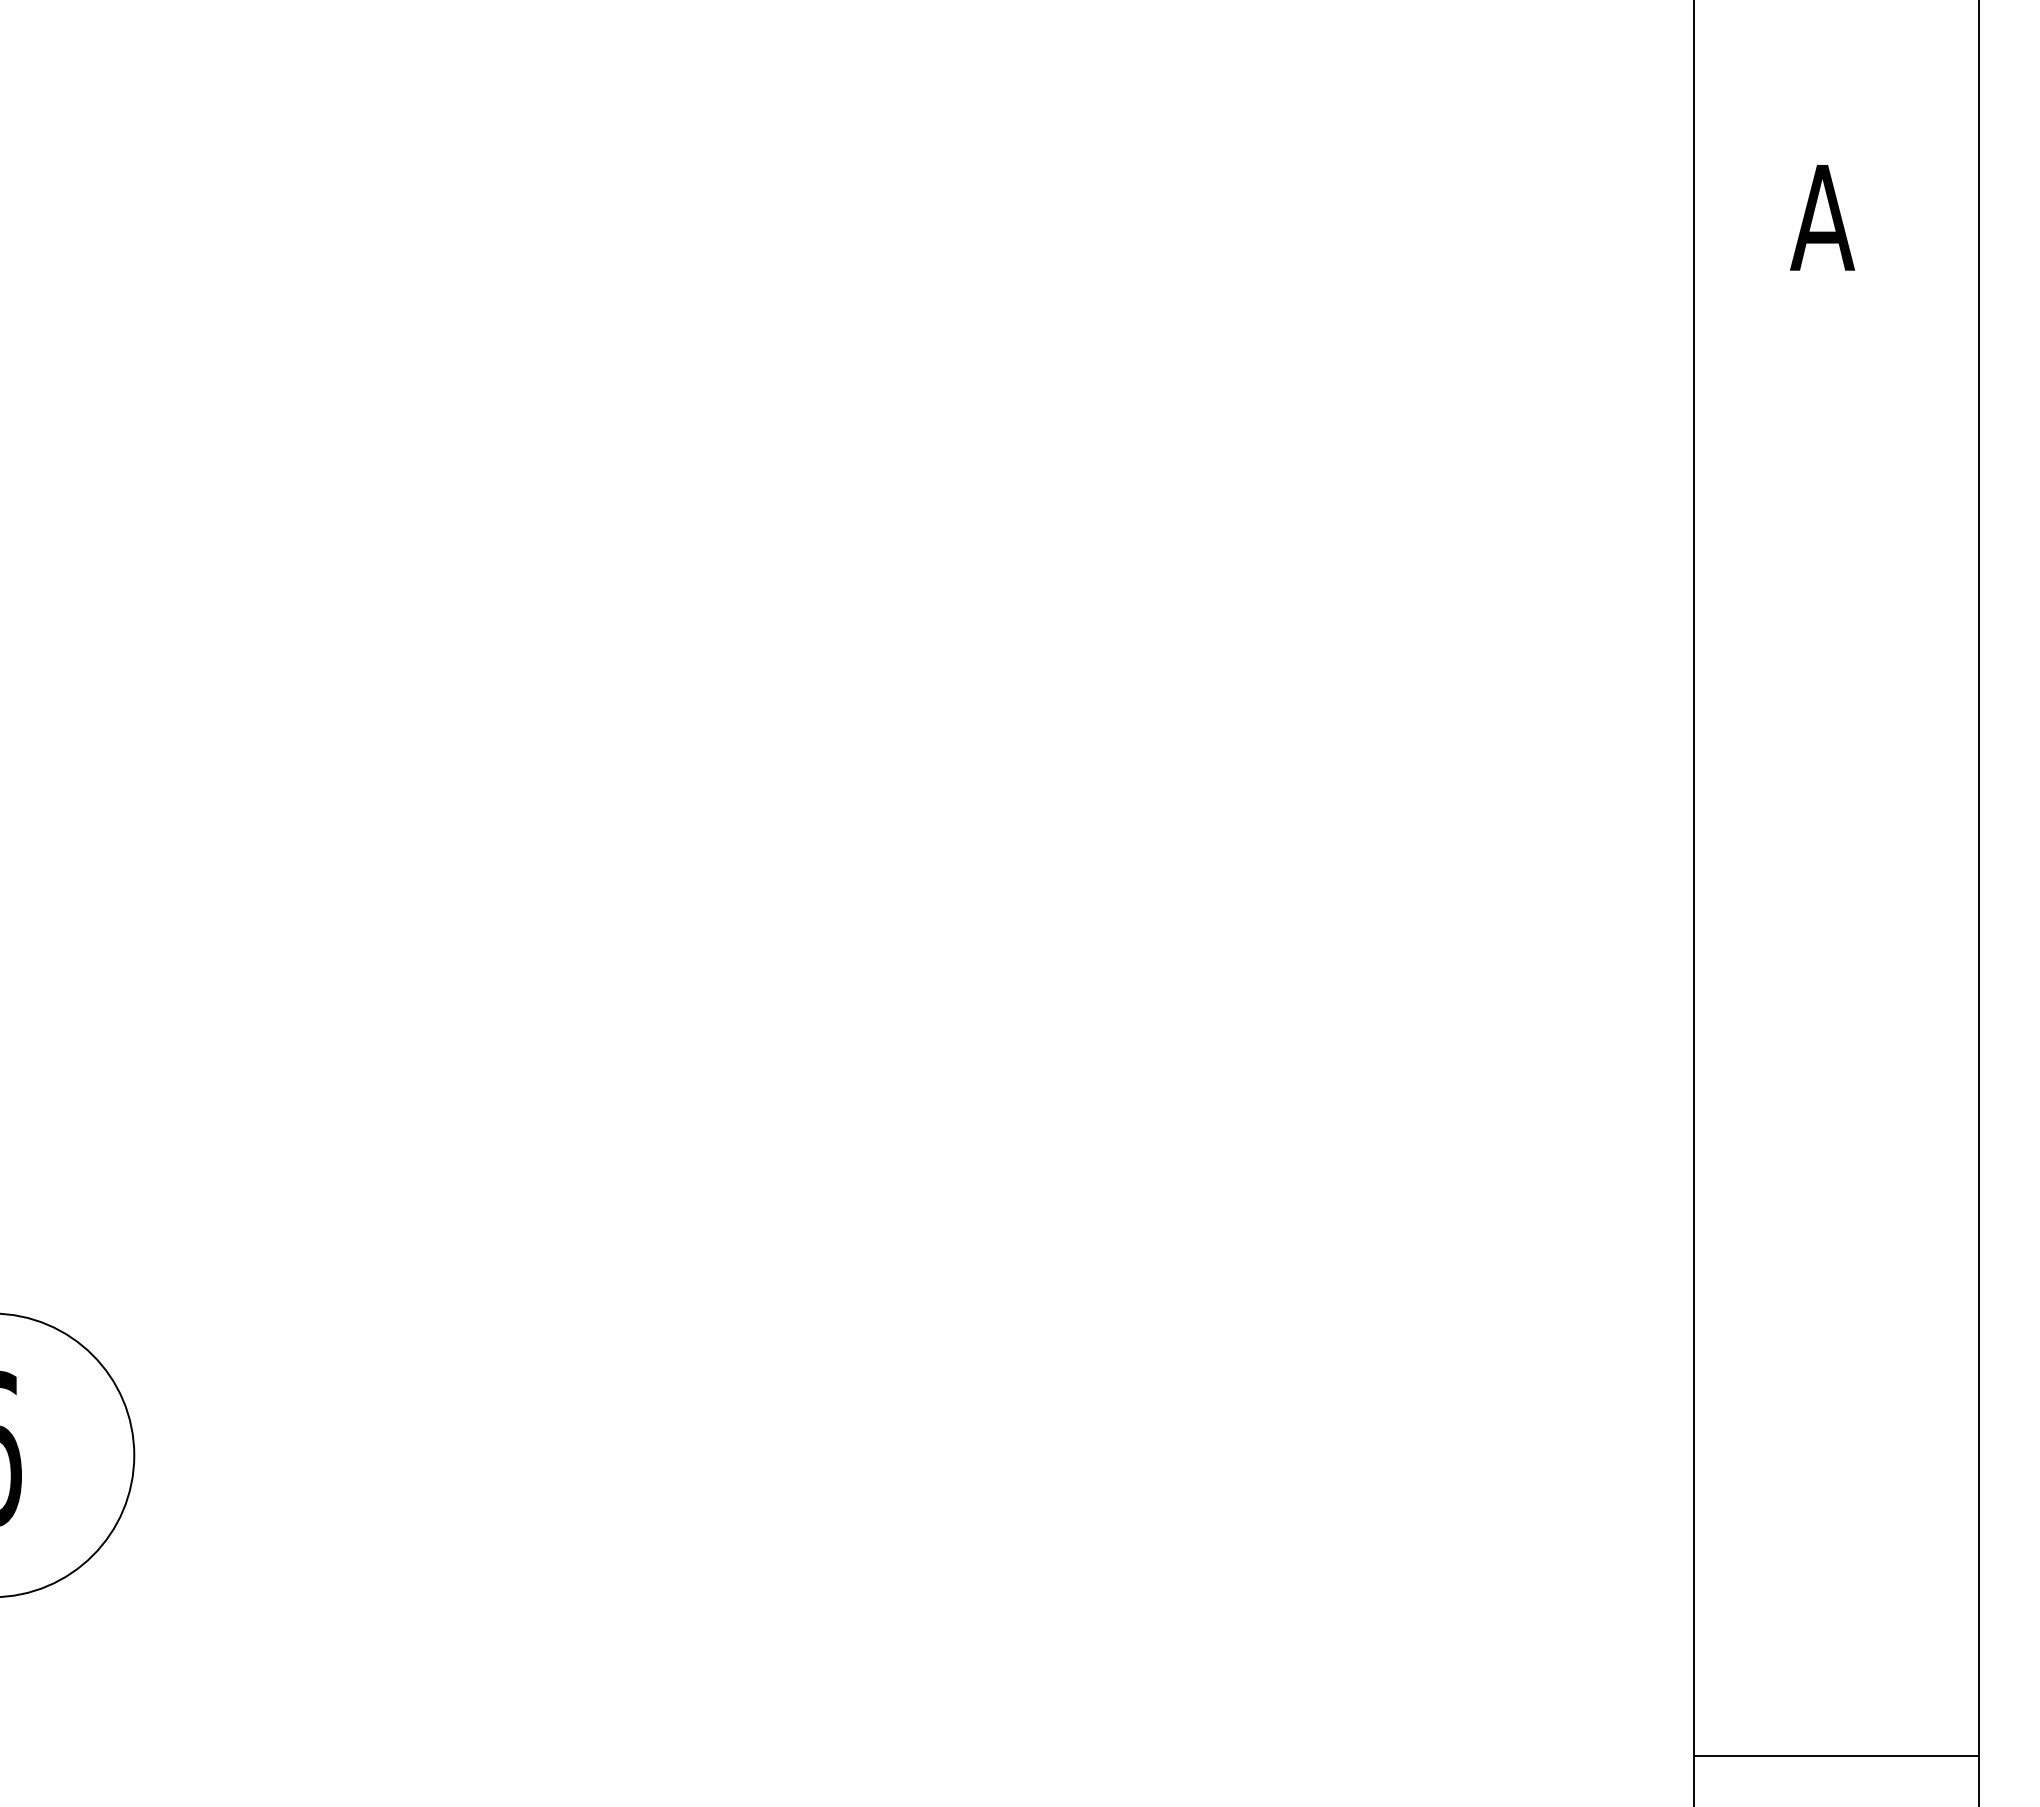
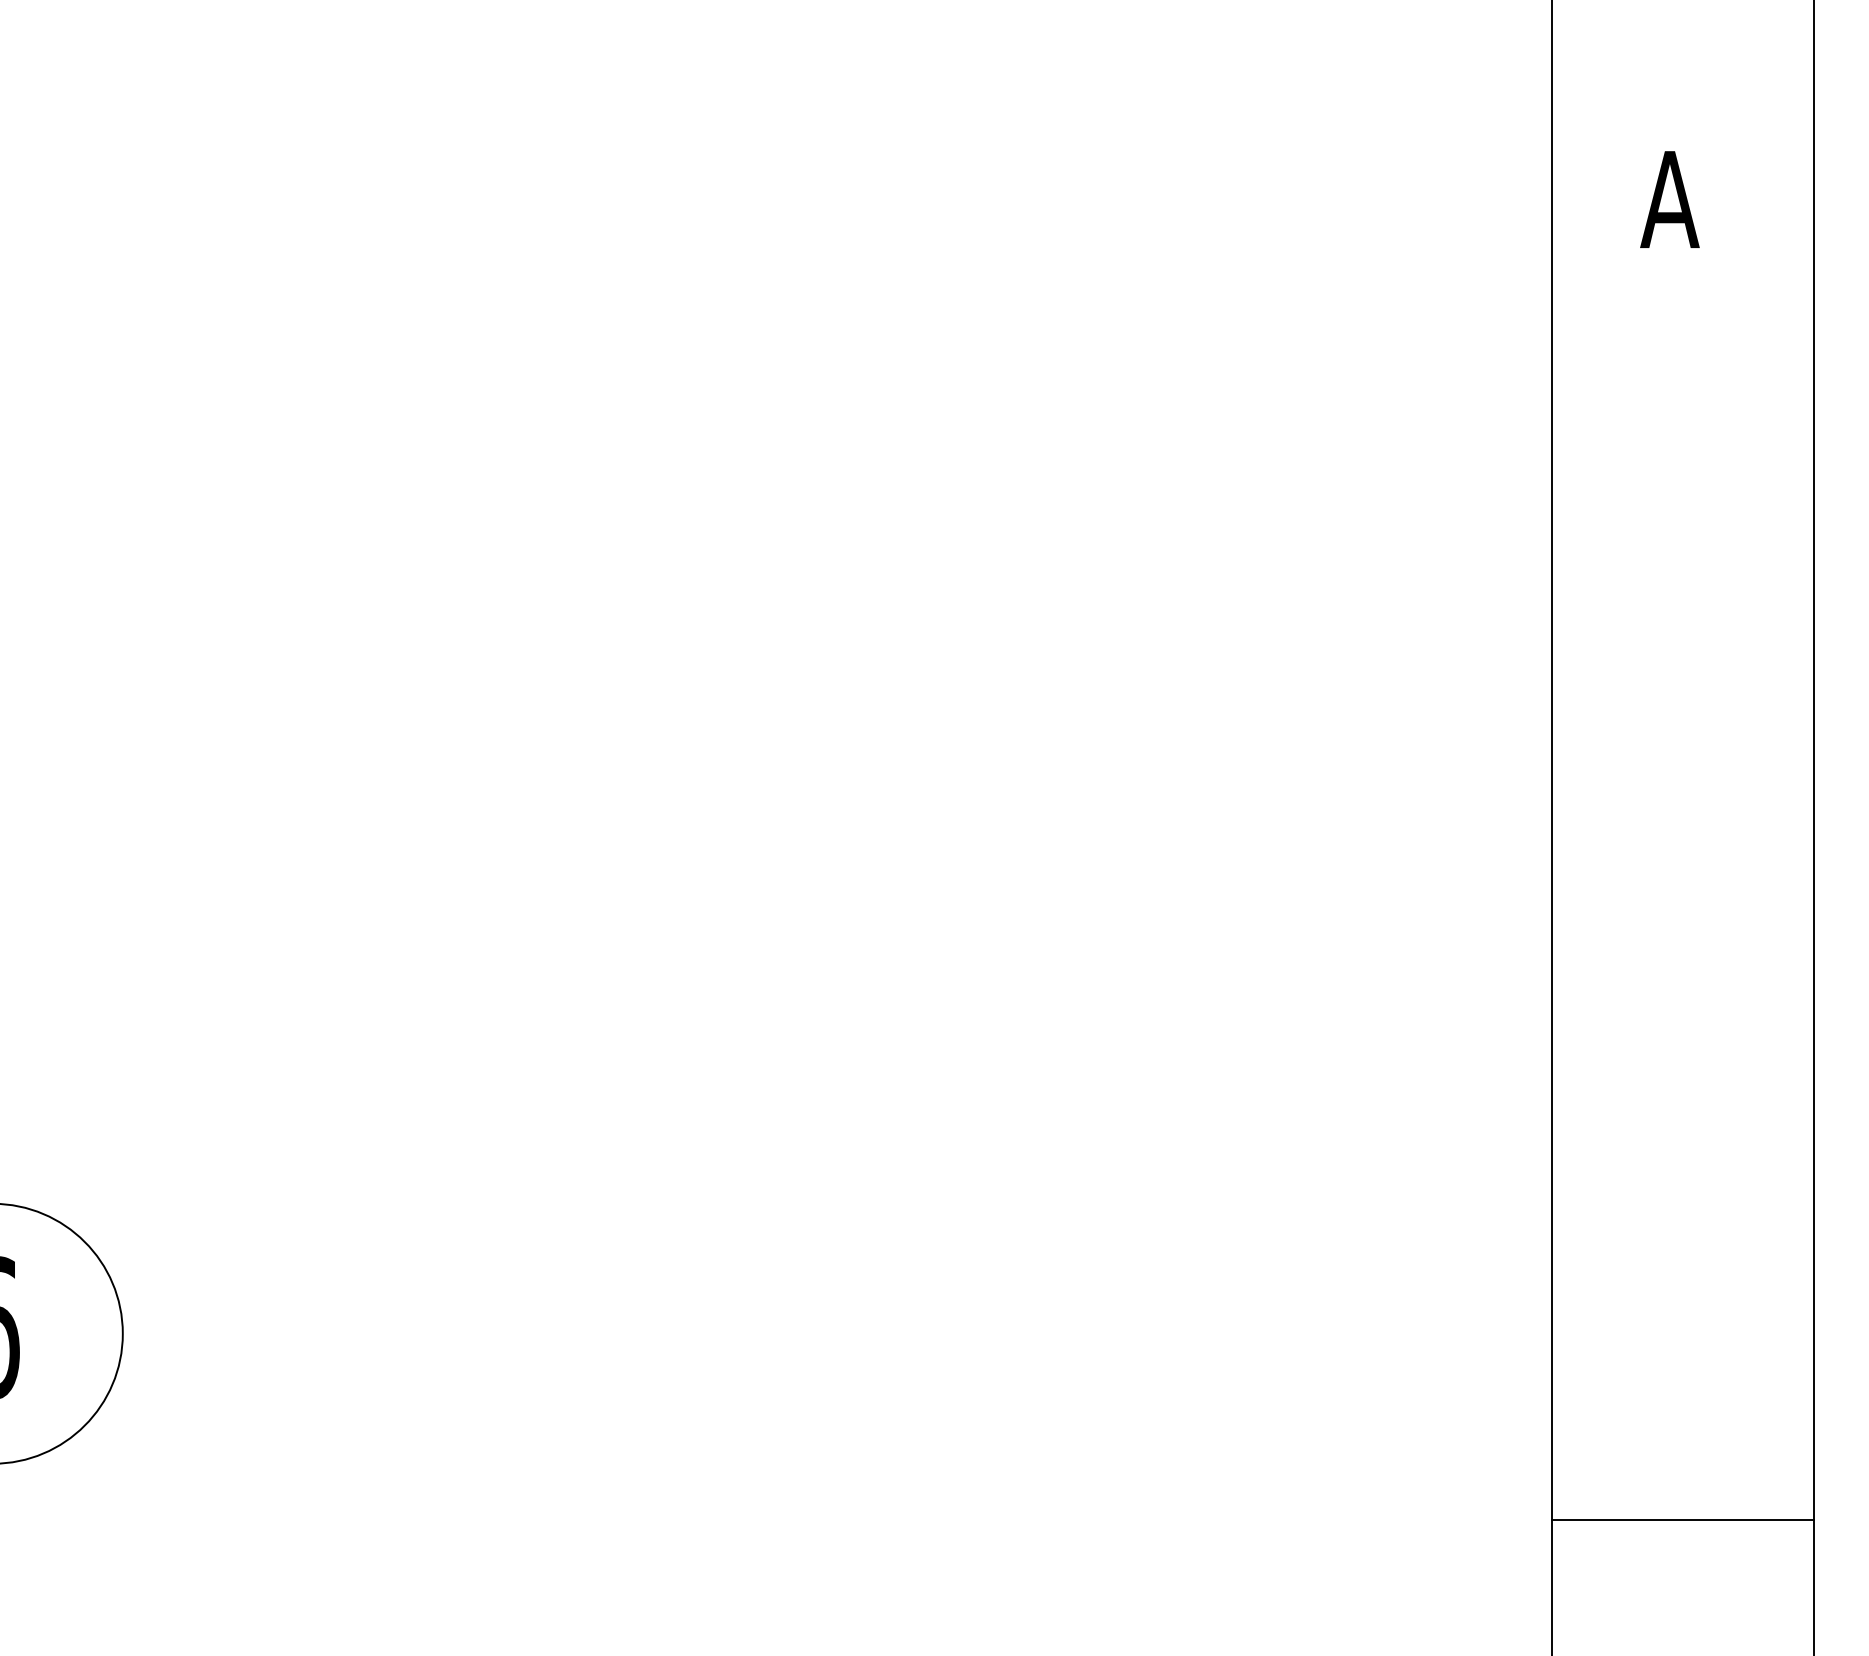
line: (1836, 1756) -> (1682, 1520), moved

